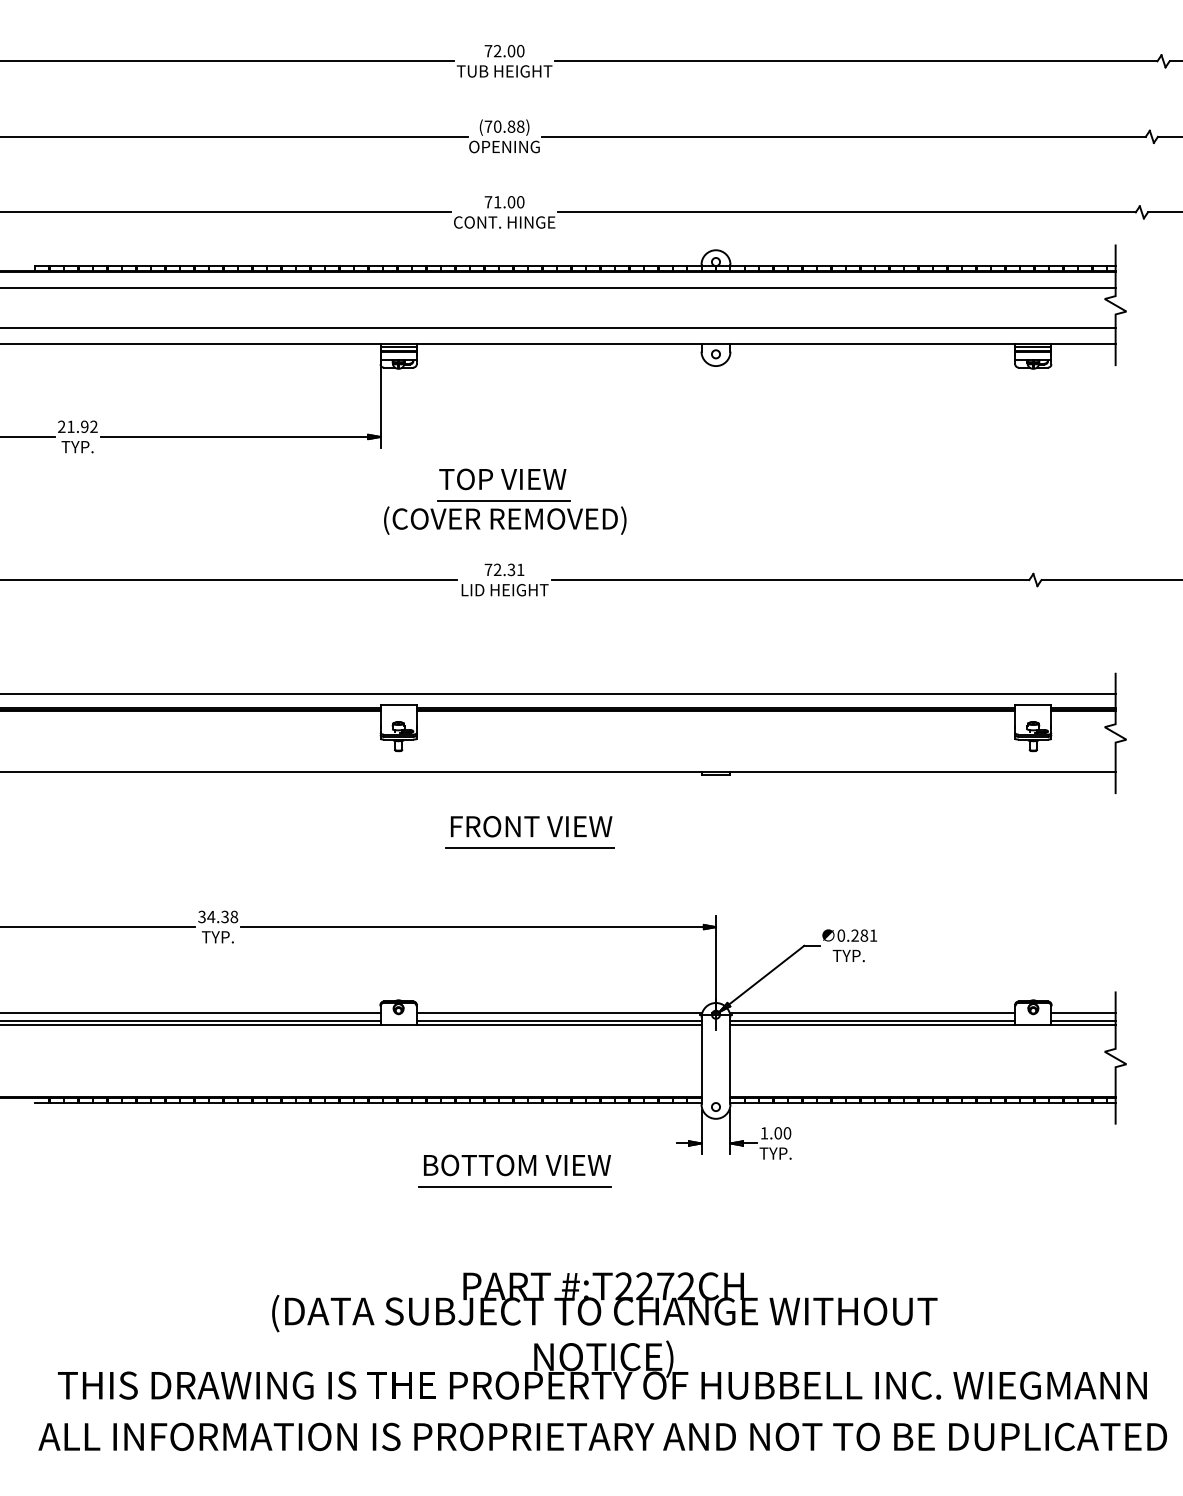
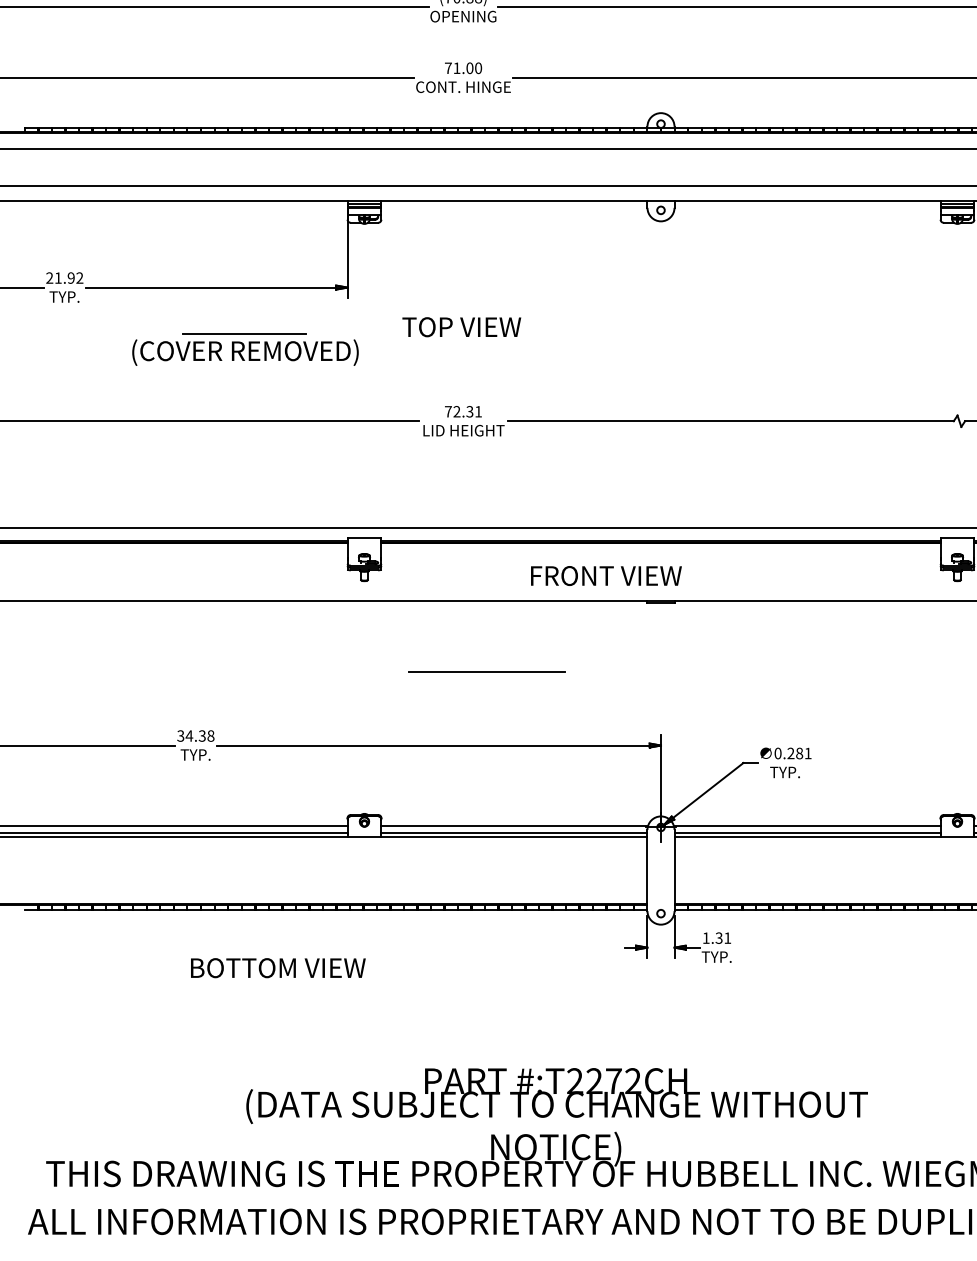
part: (505, 517) -> (245, 349), moved
text: (531, 826) -> (606, 575), moved
text: (782, 1133) -> (723, 938), 1.00 -> 1.31
text: (517, 1165) -> (278, 968), moved
line: (514, 1186) -> (472, 987), removed

